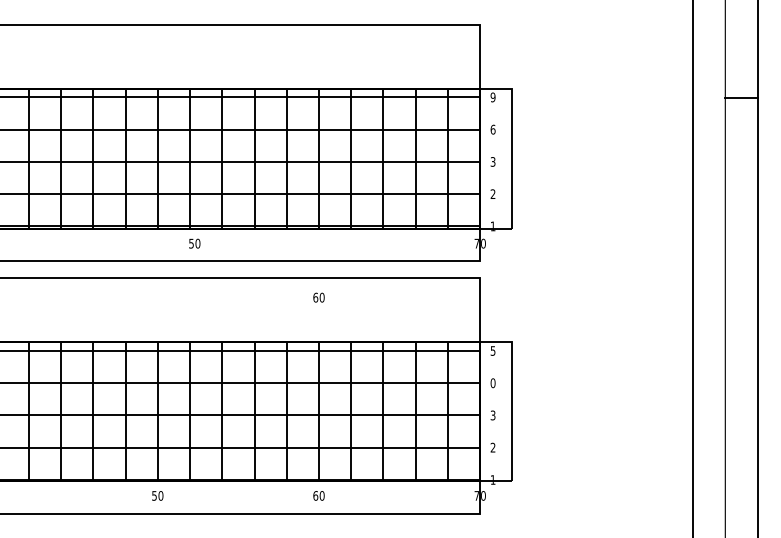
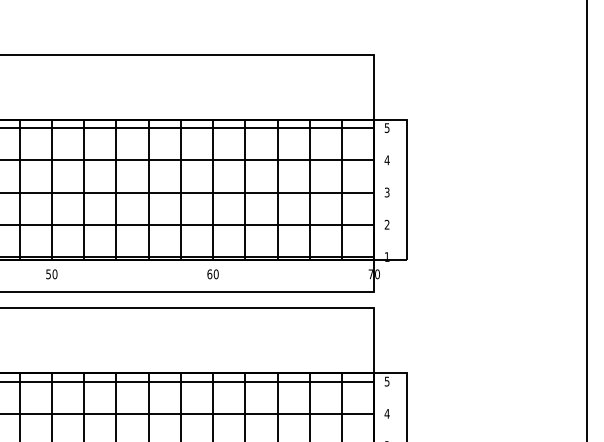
text: (492, 96) -> (386, 127), 9 -> 5
text: (492, 129) -> (386, 160), 6 -> 4
text: (194, 243) -> (51, 274), moved
text: (318, 297) -> (212, 274), moved
text: (492, 383) -> (386, 414), 0 -> 4

